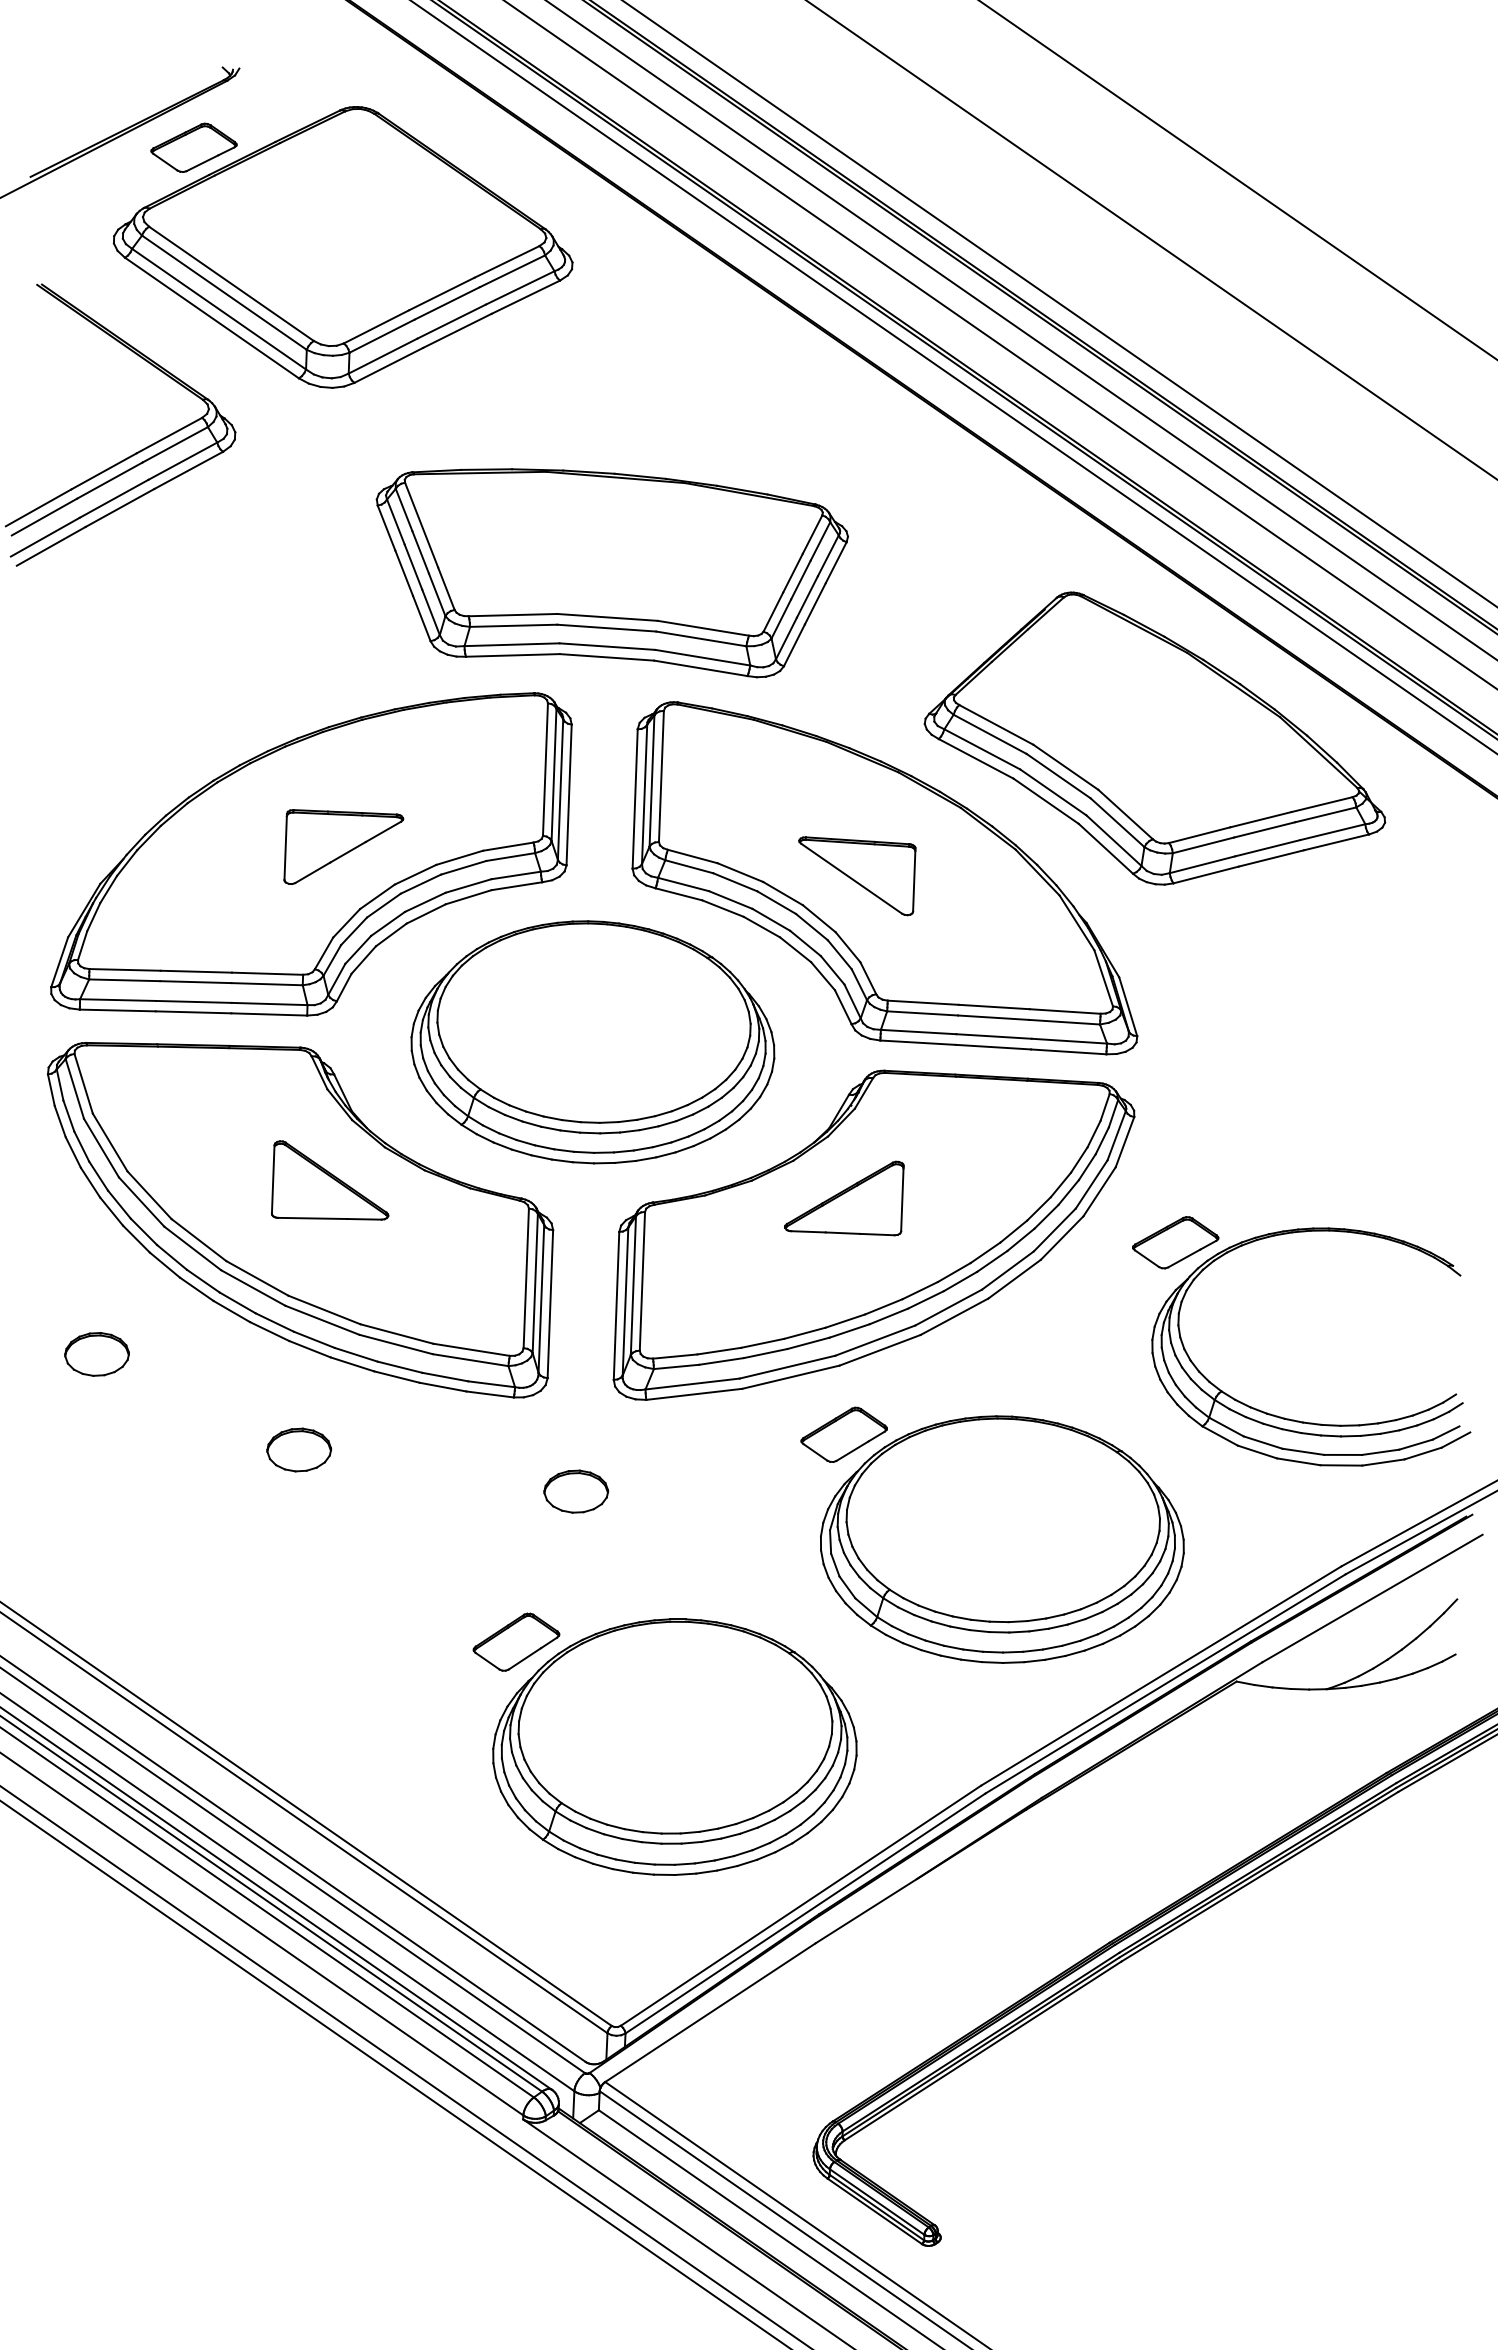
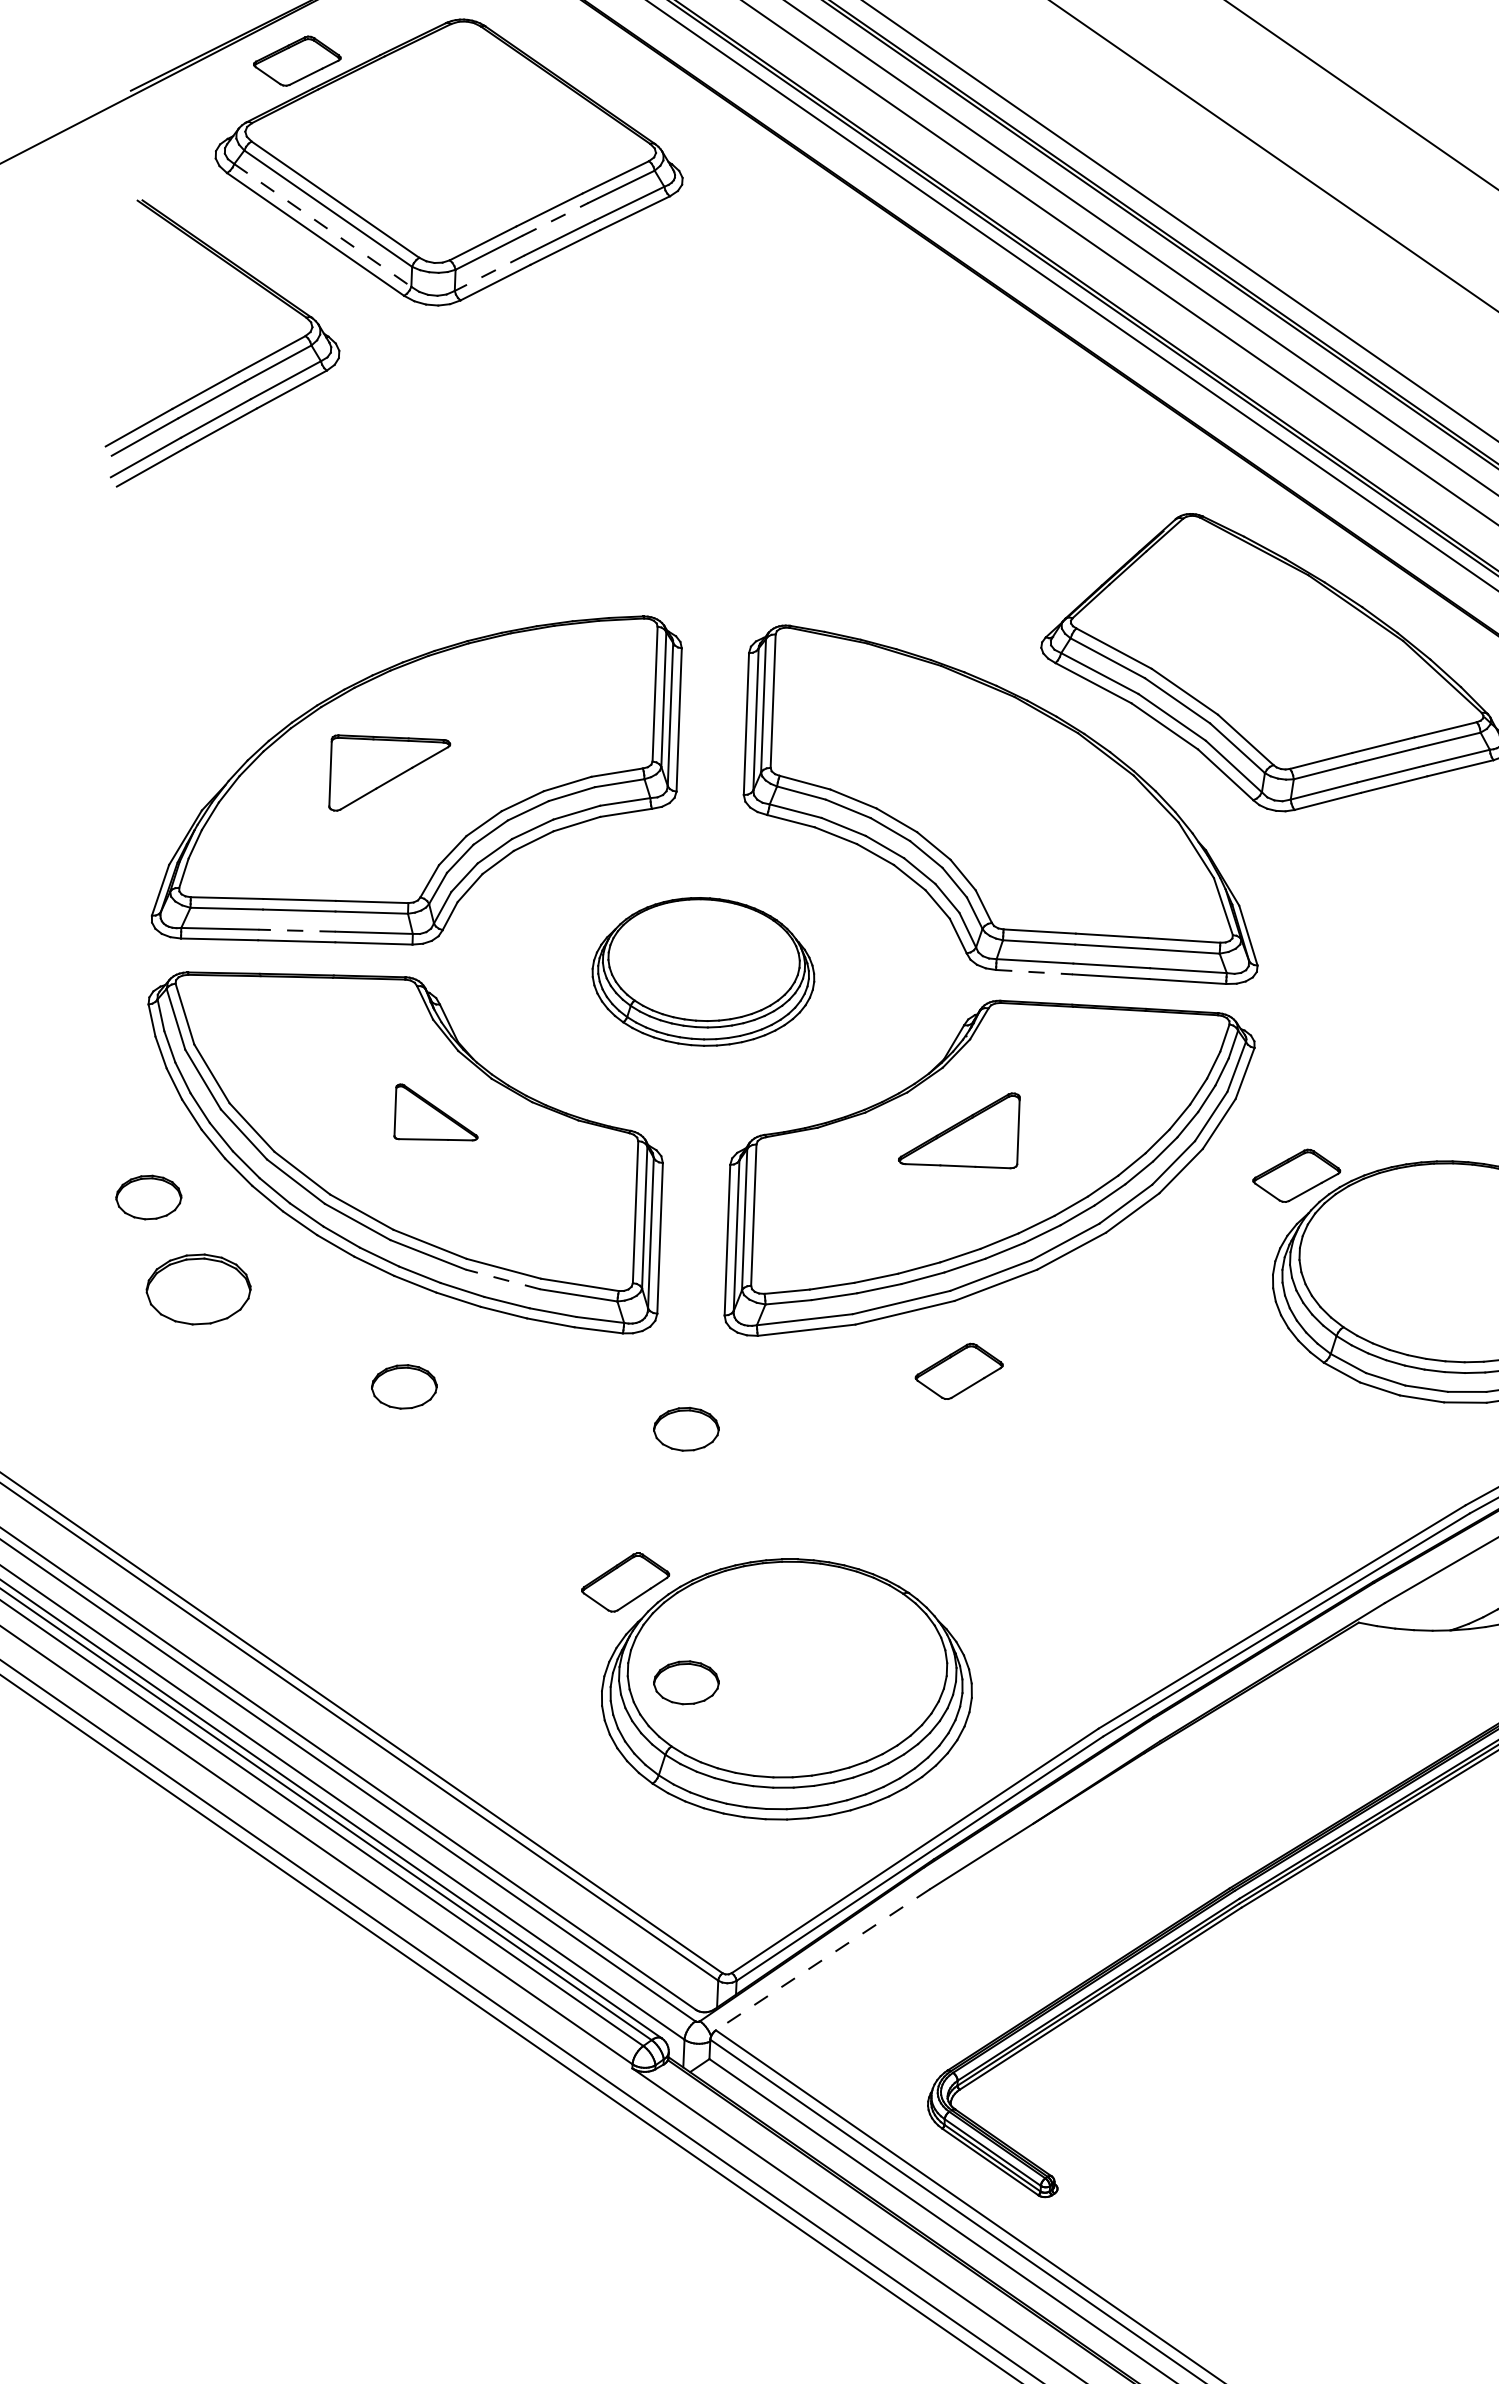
line: (447, 303) -> (555, 219), solid -> dashed
line: (219, 309) -> (323, 225), solid -> dashed
line: (383, 356) -> (490, 273), solid -> dashed
part: (611, 573) -> (722, 494), removed
part: (343, 846) -> (389, 772), moved
part: (857, 876) -> (972, 802), removed
line: (193, 1001) -> (296, 930), solid -> dashed
part: (592, 1042) -> (702, 971), size x0.6
line: (918, 1042) -> (1034, 971), solid -> dashed
part: (330, 1180) -> (436, 1112), size x0.7
part: (48, 1263) -> (149, 1196), added
line: (396, 1344) -> (503, 1279), solid -> dashed
part: (96, 1354) -> (198, 1289), size x1.6
part: (1002, 1539) -> (1120, 1477), removed
part: (576, 1740) -> (686, 1682), added
line: (710, 2012) -> (823, 1959), solid -> dashed

